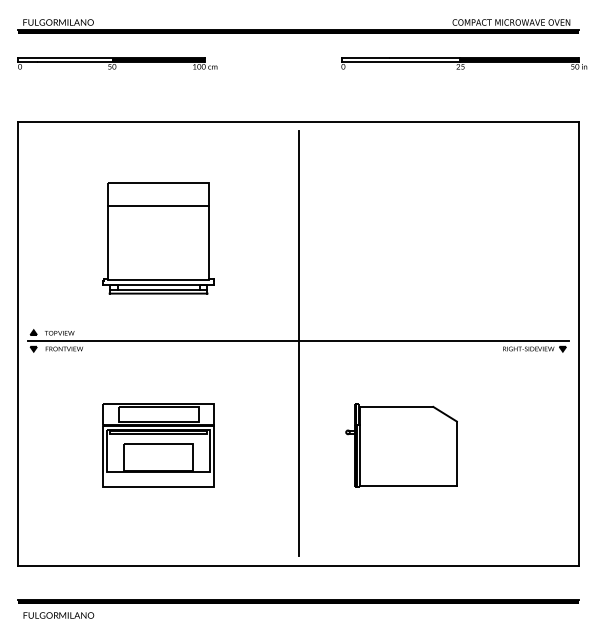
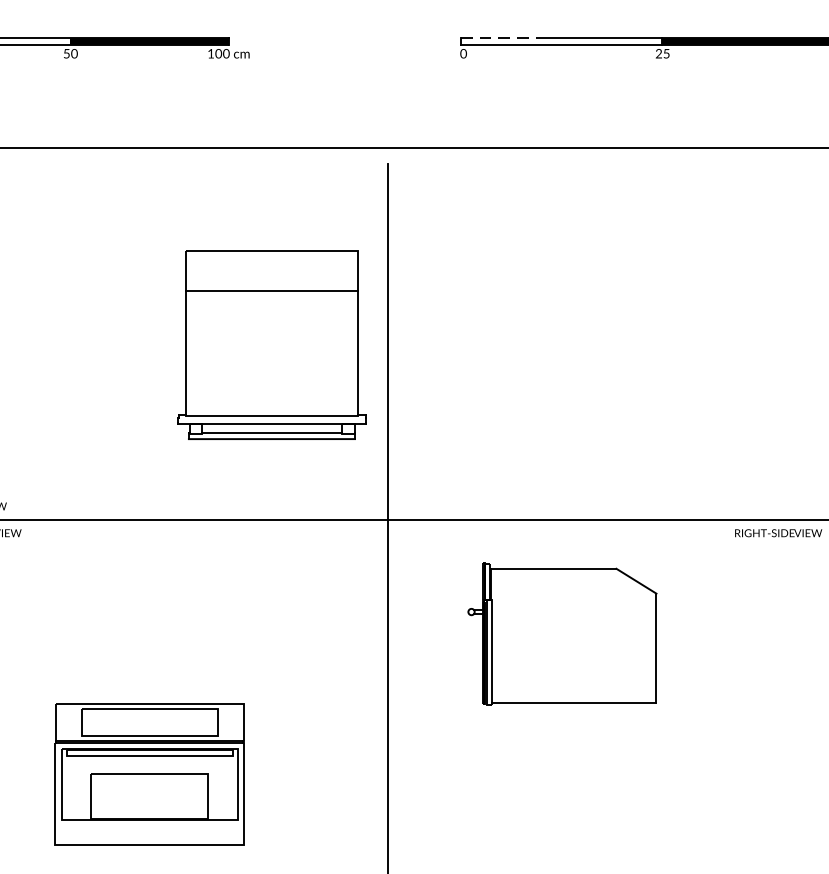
line: (365, 57) -> (501, 37), solid -> dashed
part: (158, 238) -> (271, 345), moved
part: (158, 445) -> (149, 775), moved
part: (401, 445) -> (562, 634), moved

